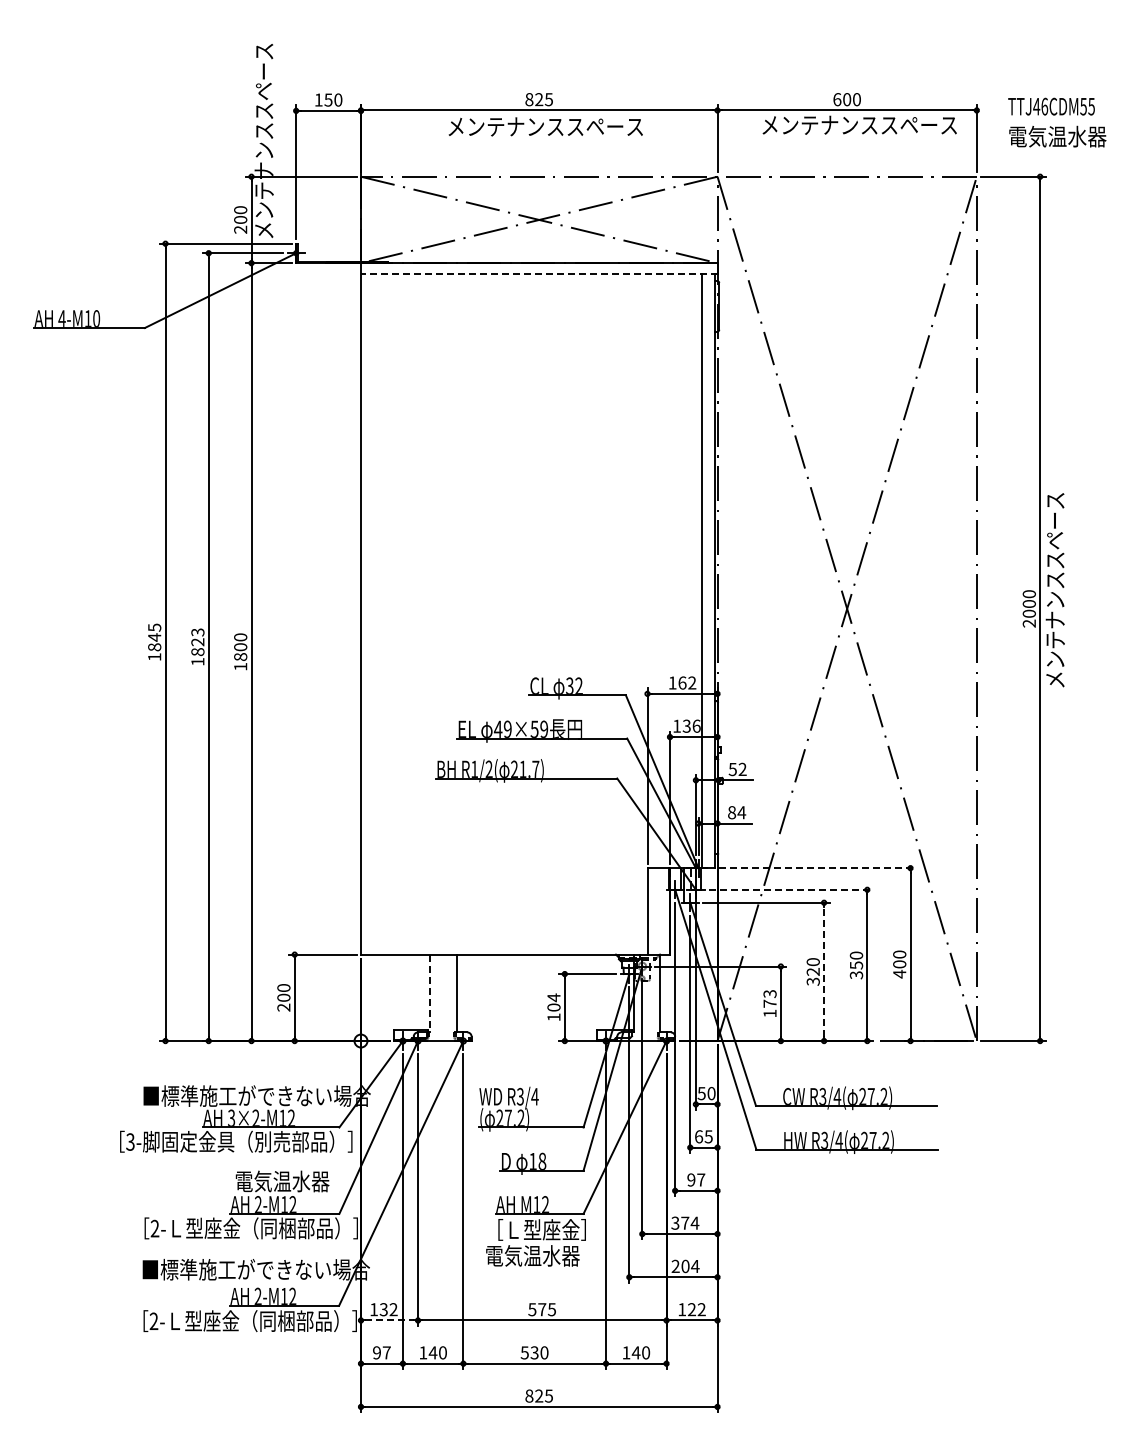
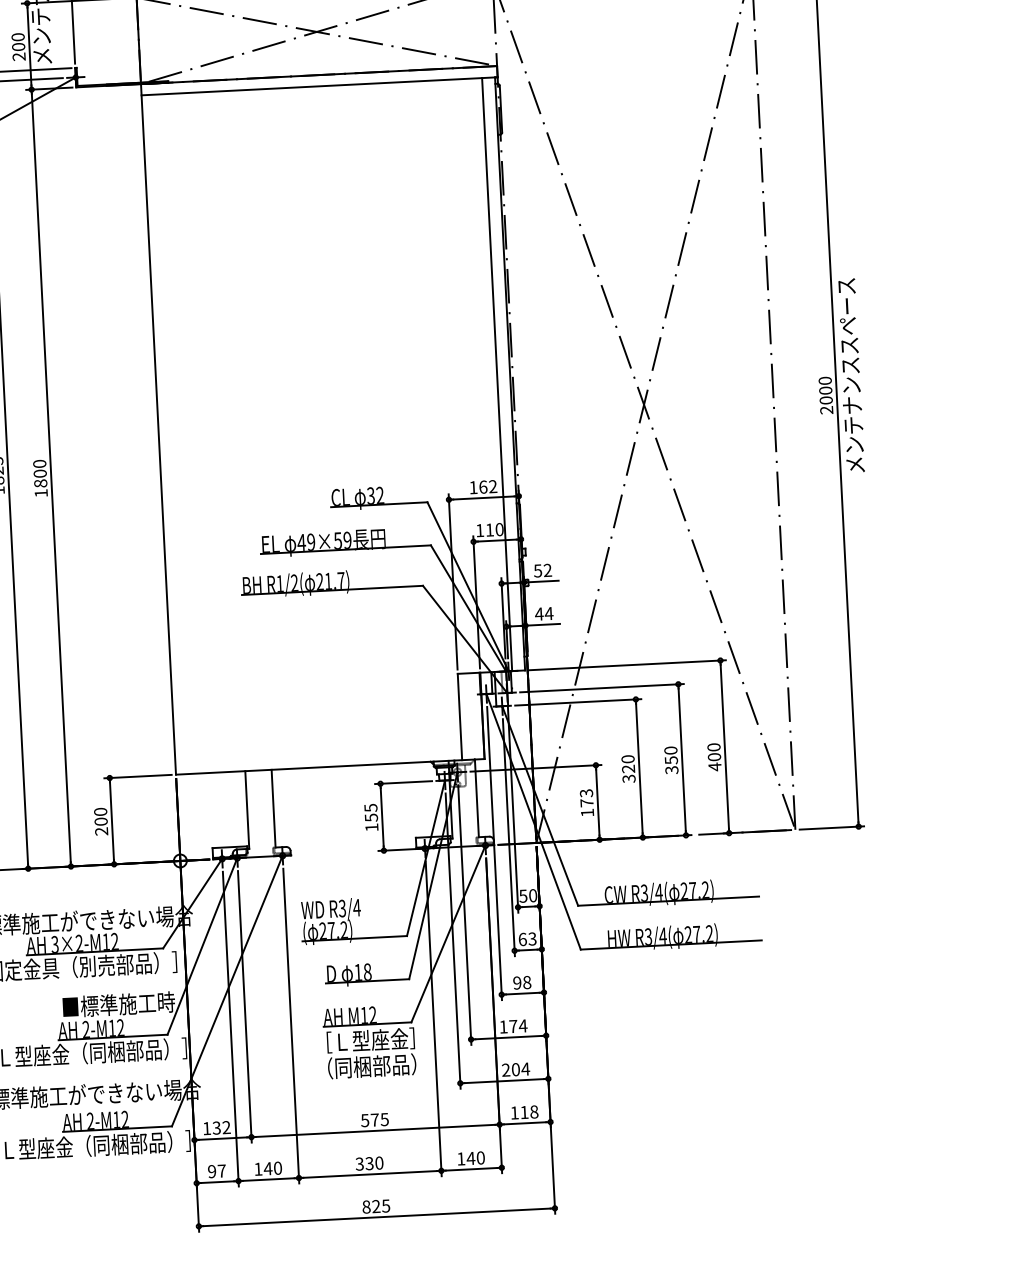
line: (538, 274) -> (318, 86), dashed -> solid
text: (691, 725) -> (494, 529), 136 -> 110
text: (731, 812) -> (538, 613), 84 -> 44
line: (818, 868) -> (628, 665), dashed -> solid
line: (790, 889) -> (601, 687), dashed -> solid
line: (824, 971) -> (639, 768), dashed -> solid
line: (430, 993) -> (247, 809), dashed -> solid
text: (553, 1002) -> (370, 812), 104 -> 155
text: (708, 1136) -> (532, 938), 65 -> 63
text: (701, 1179) -> (527, 982), 97 -> 98
text: (291, 1181) -> (118, 1004), 電気温水器 -> ■標準施工時
text: (675, 1222) -> (503, 1026), 374 -> 174
text: (536, 1255) -> (366, 1066), 電気温水器 -> （同梱部品）
text: (696, 1309) -> (529, 1112), 122 -> 118
line: (390, 1320) -> (223, 1138), dashed -> solid
text: (524, 1352) -> (359, 1163), 530 -> 330

